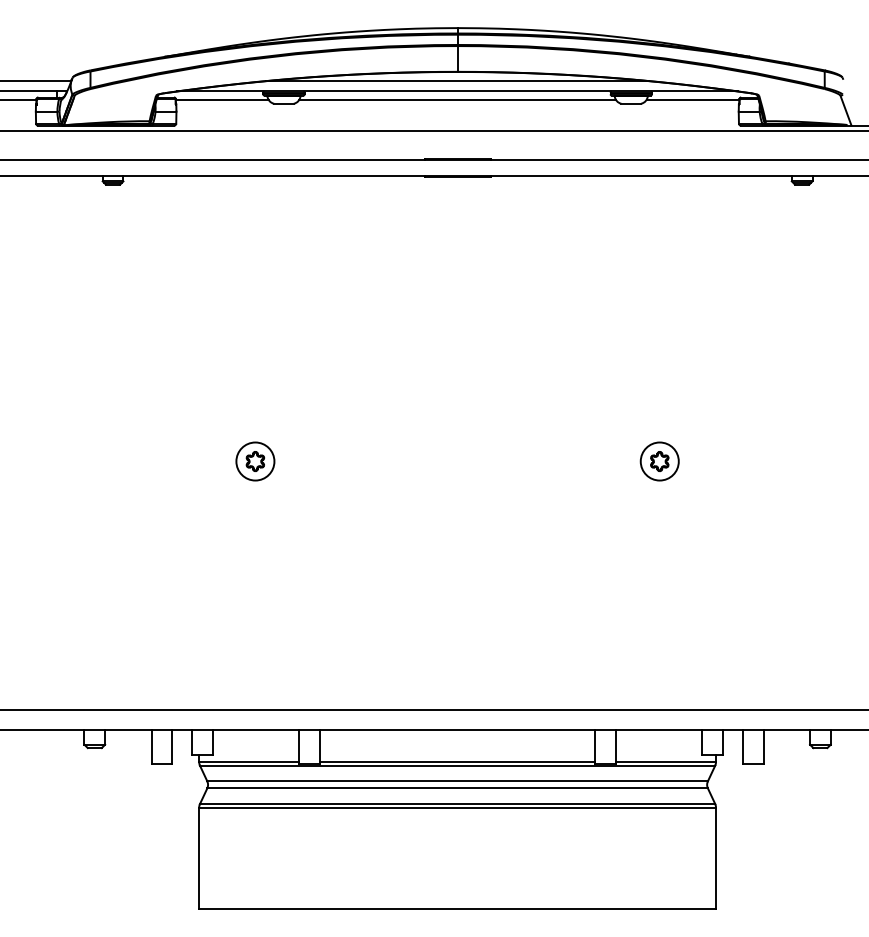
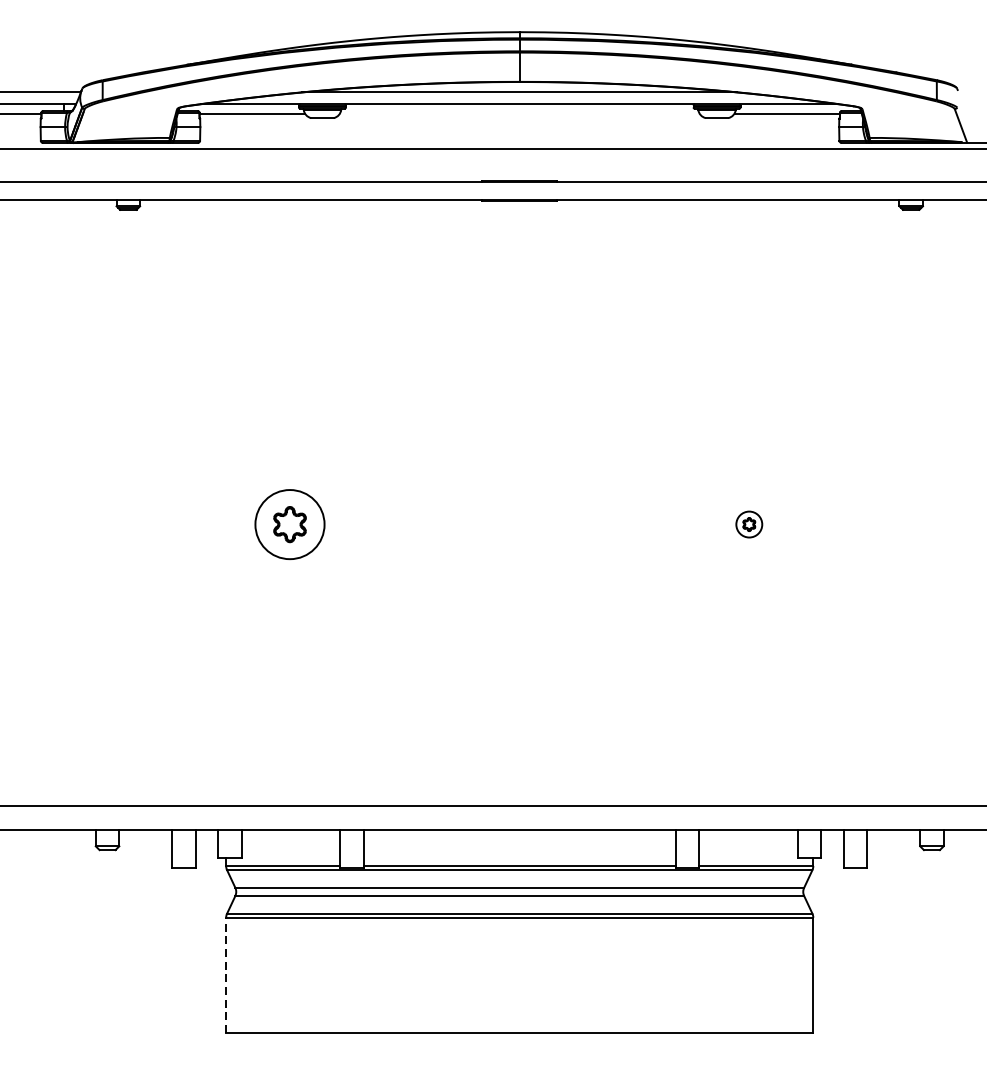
line: (457, 99) -> (519, 113), removed
part: (255, 461) -> (290, 524), size x1.6
part: (659, 461) -> (749, 524), size x0.6
line: (199, 858) -> (226, 975), solid -> dashed

